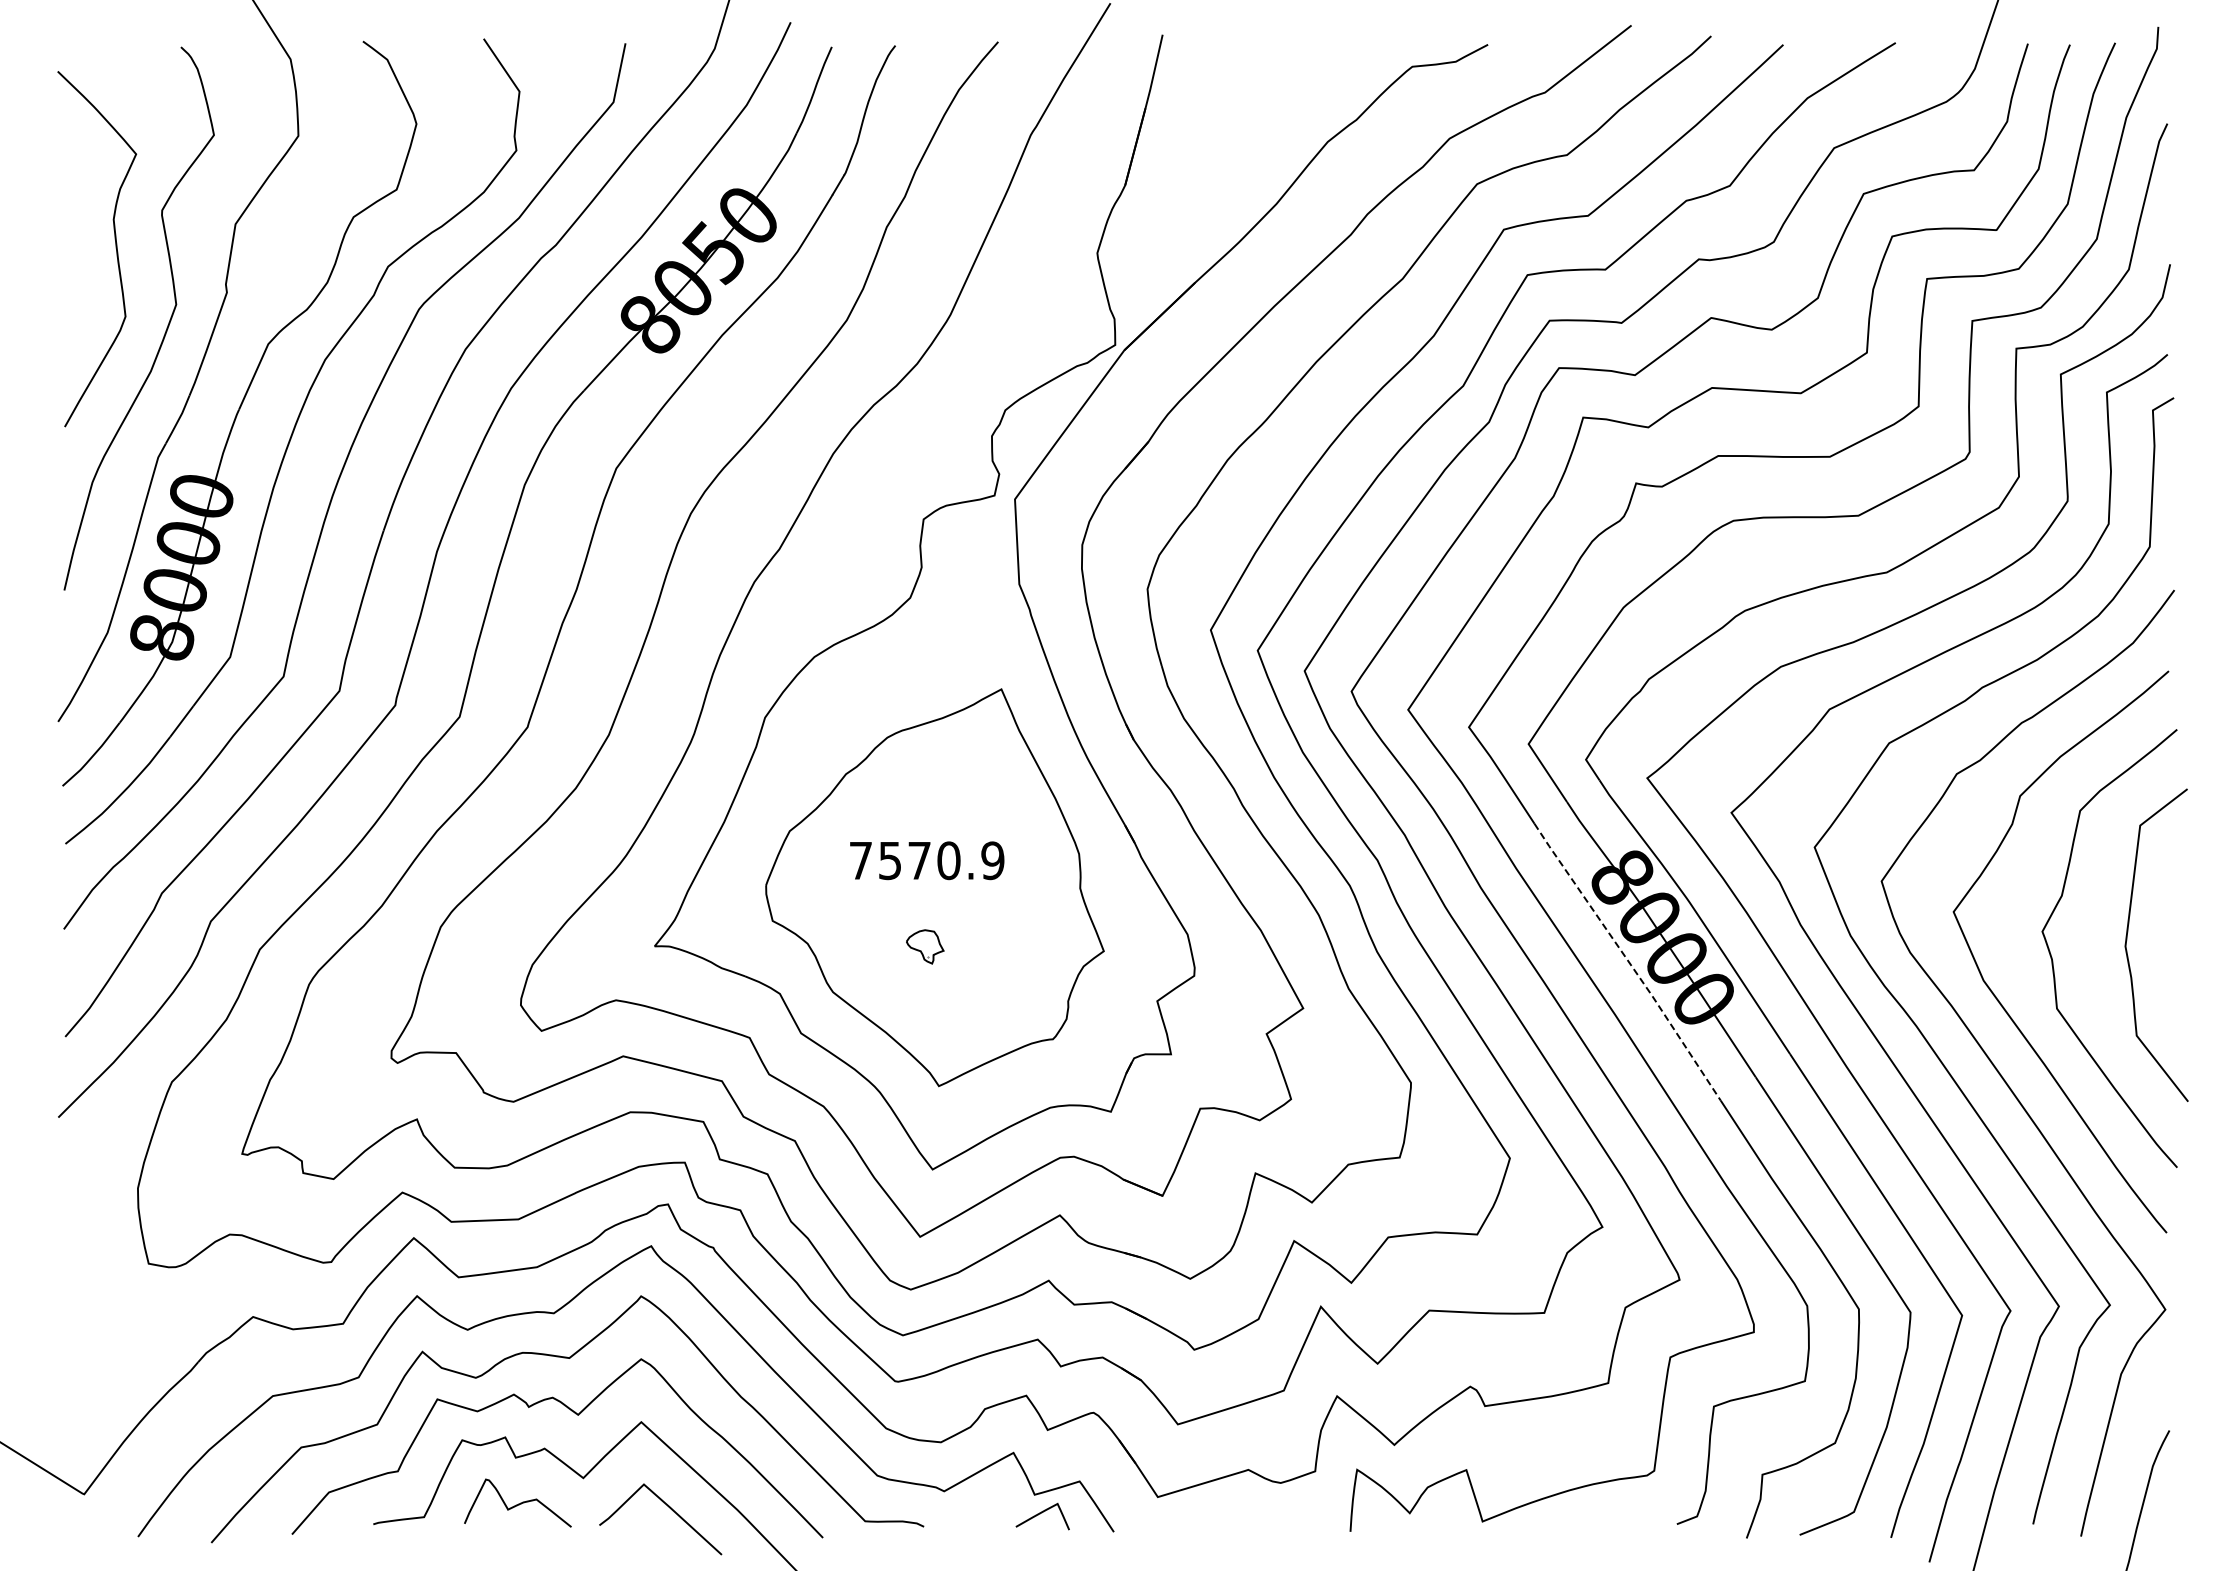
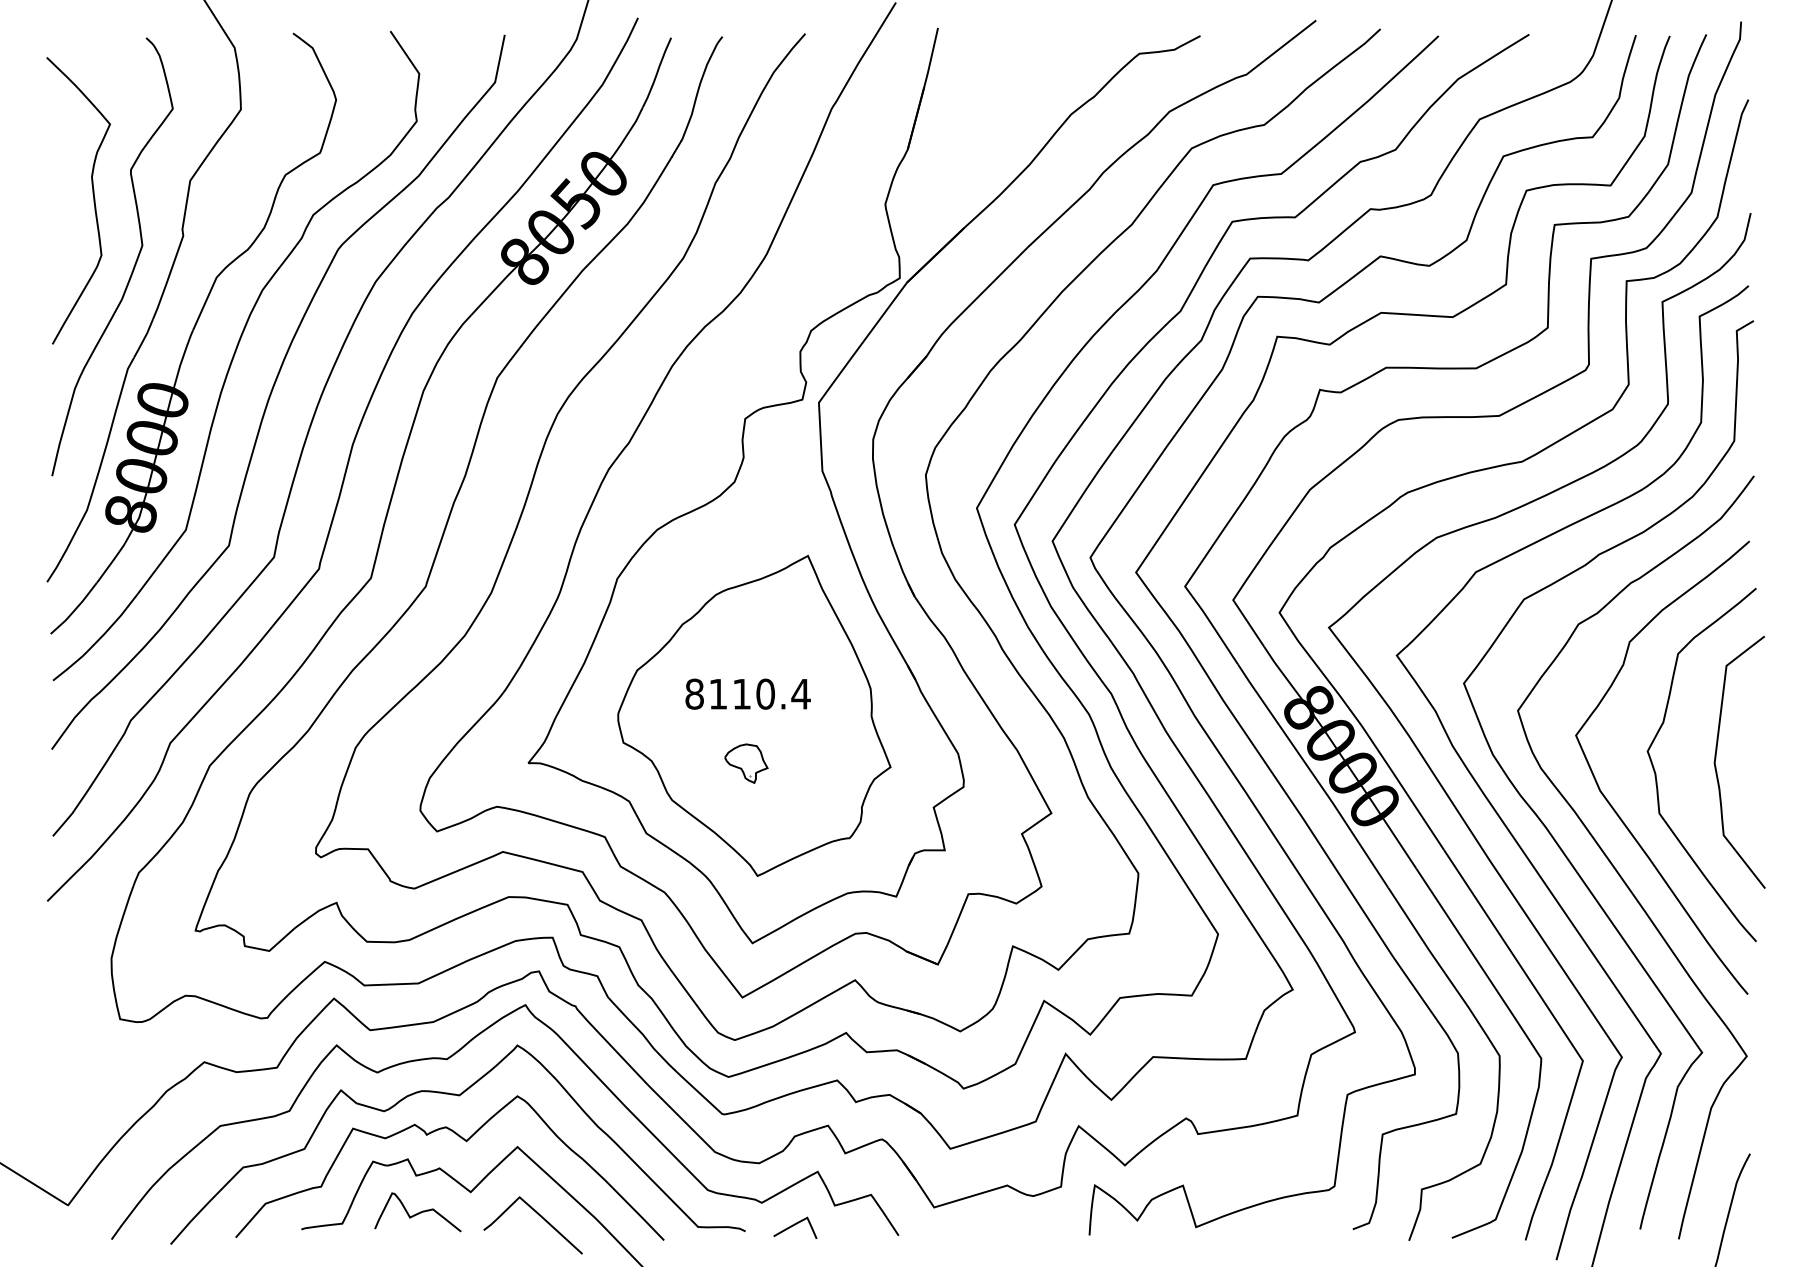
text: (927, 860) -> (748, 693), 7570.9 -> 8110.4
part: (925, 946) -> (746, 763), size x1.43
line: (1628, 962) -> (1313, 776), dashed -> solid
curve: (1040, 1514) -> (793, 1226), moved

